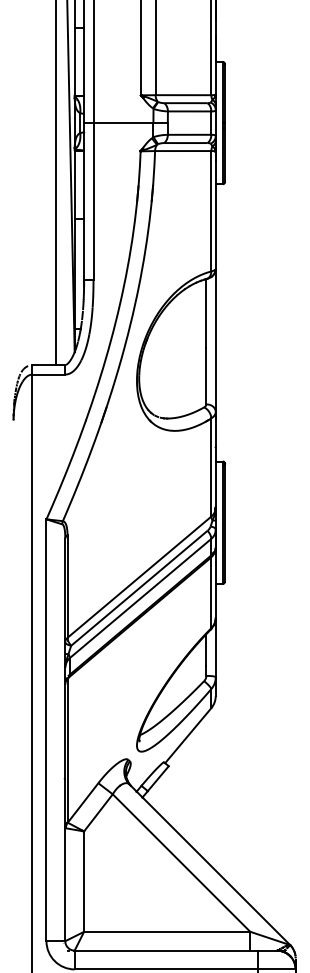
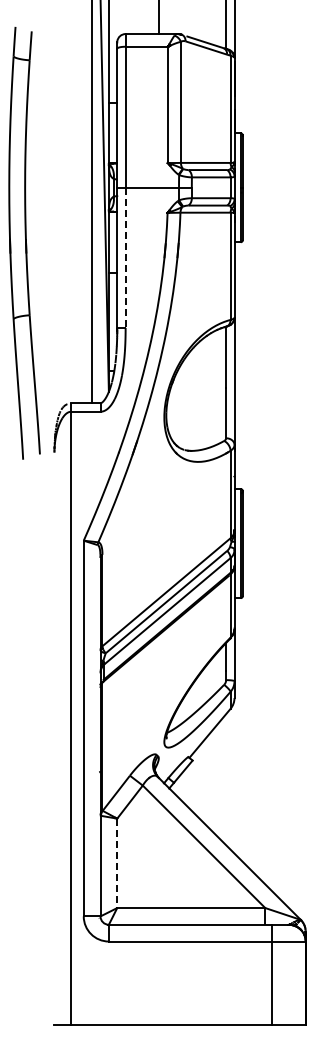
line: (93, 202) -> (125, 258), solid -> dashed
line: (84, 881) -> (117, 863), solid -> dashed

